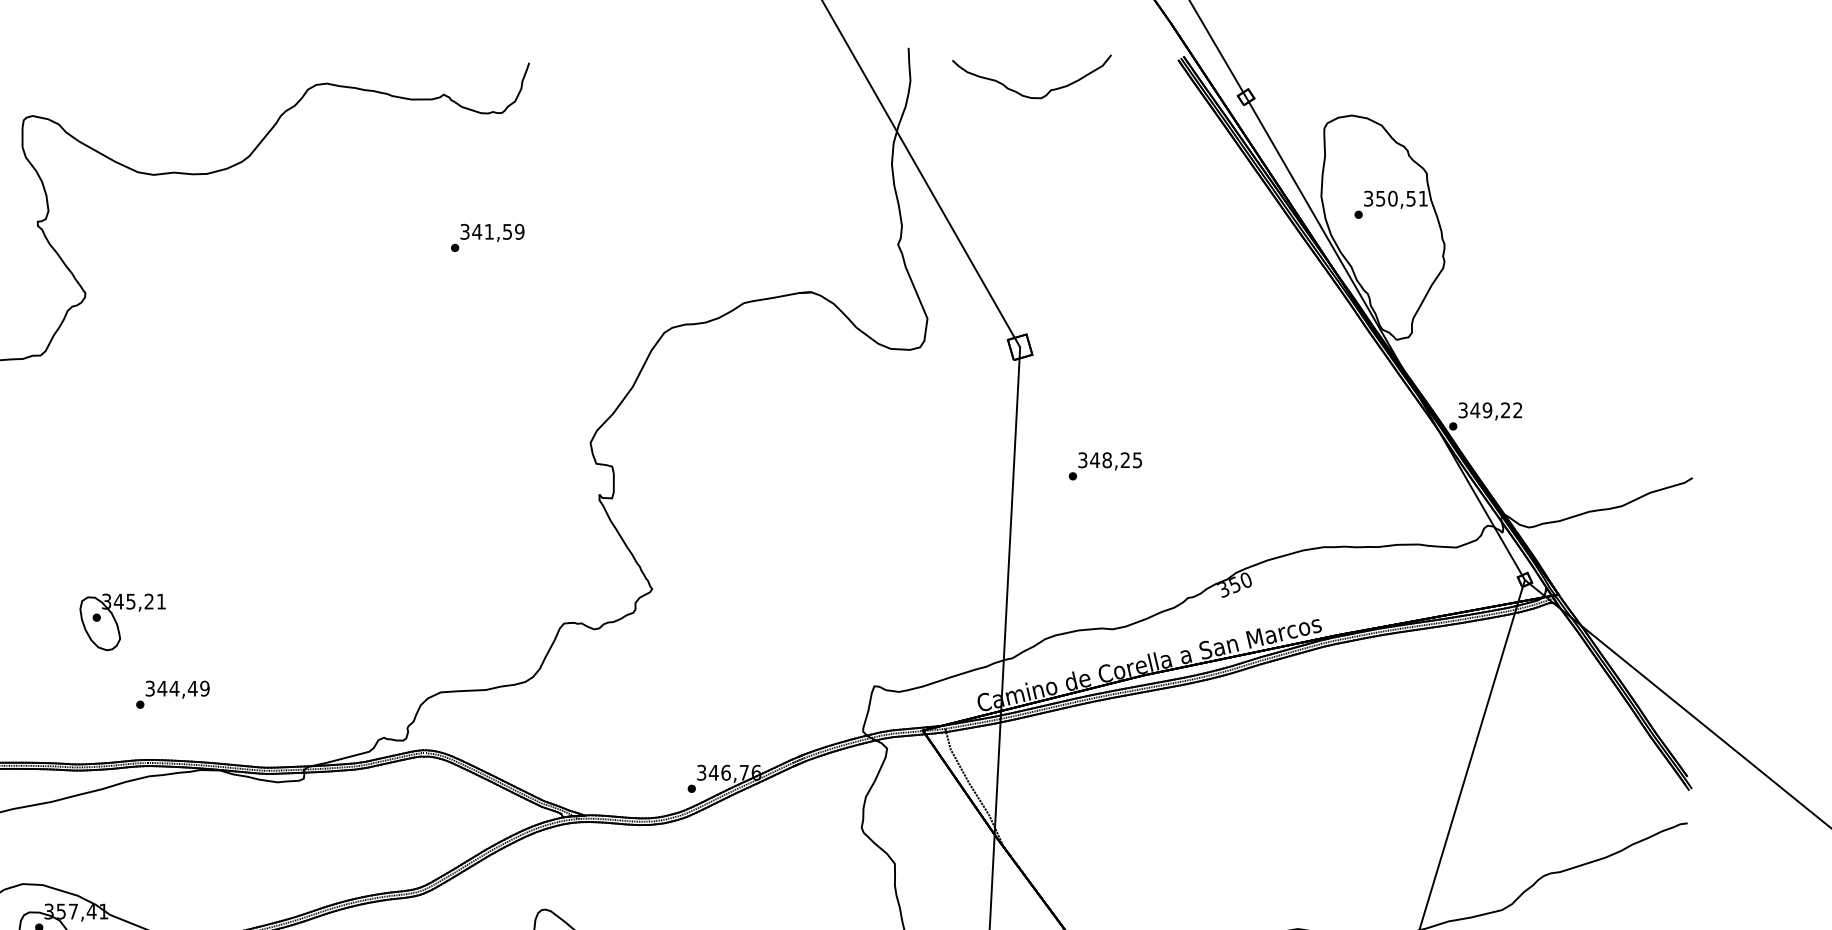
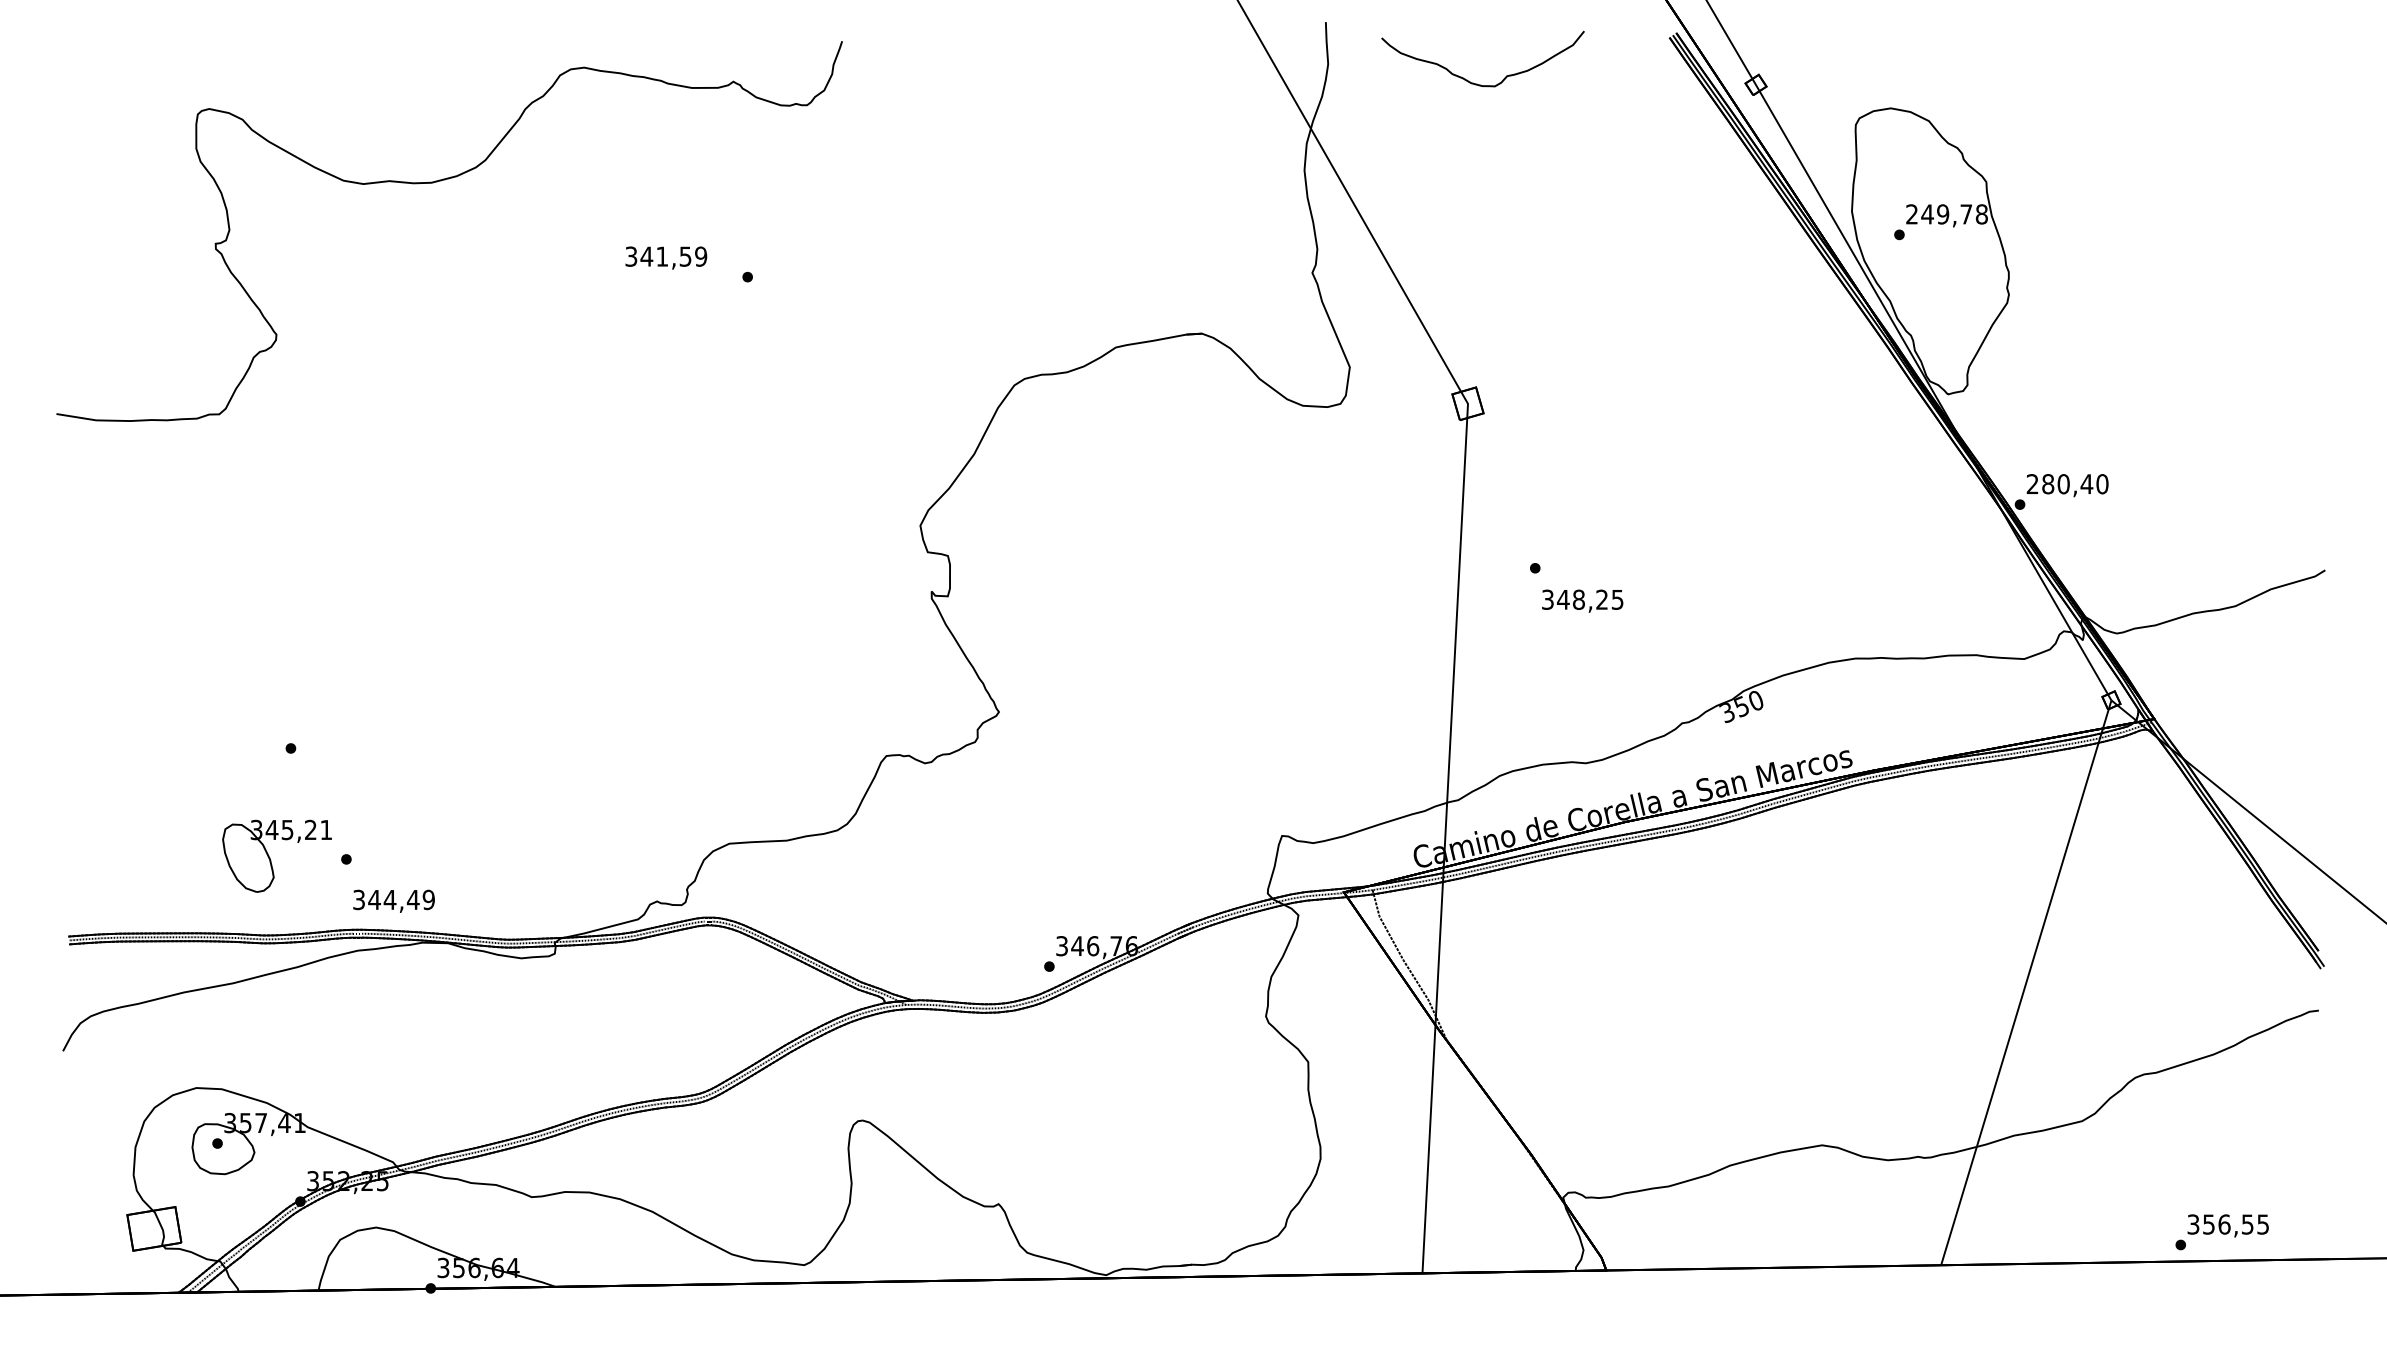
text: (1395, 198) -> (1946, 214), 350,51 -> 249,78
text: (492, 232) -> (666, 257), moved
text: (1490, 410) -> (2067, 484), 349,22 -> 280,40
text: (1109, 460) -> (1582, 600), moved
part: (117, 623) -> (270, 857), moved
text: (177, 689) -> (393, 900), moved

